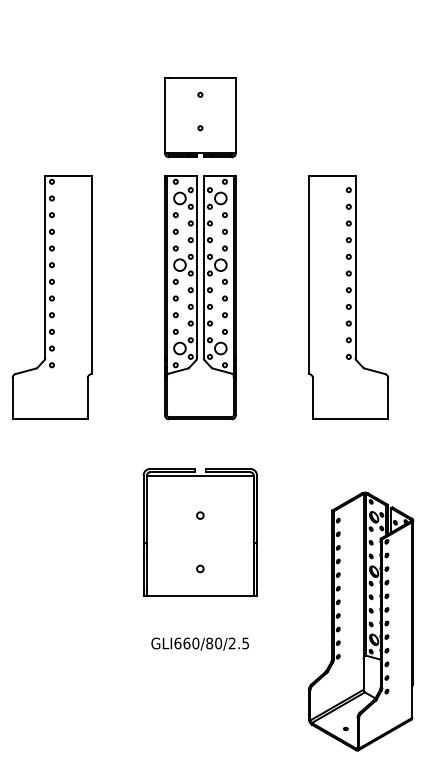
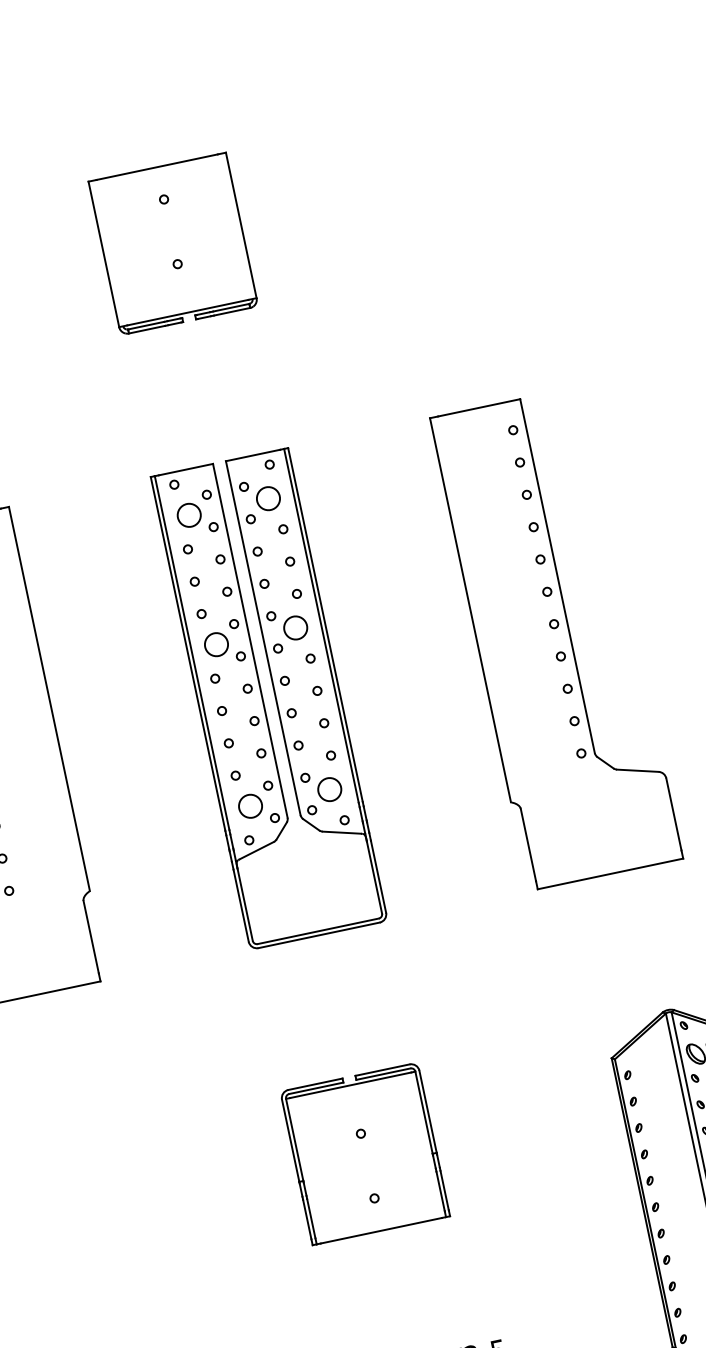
part: (200, 117) -> (173, 243), moved
part: (200, 531) -> (365, 1152), size x0.62

